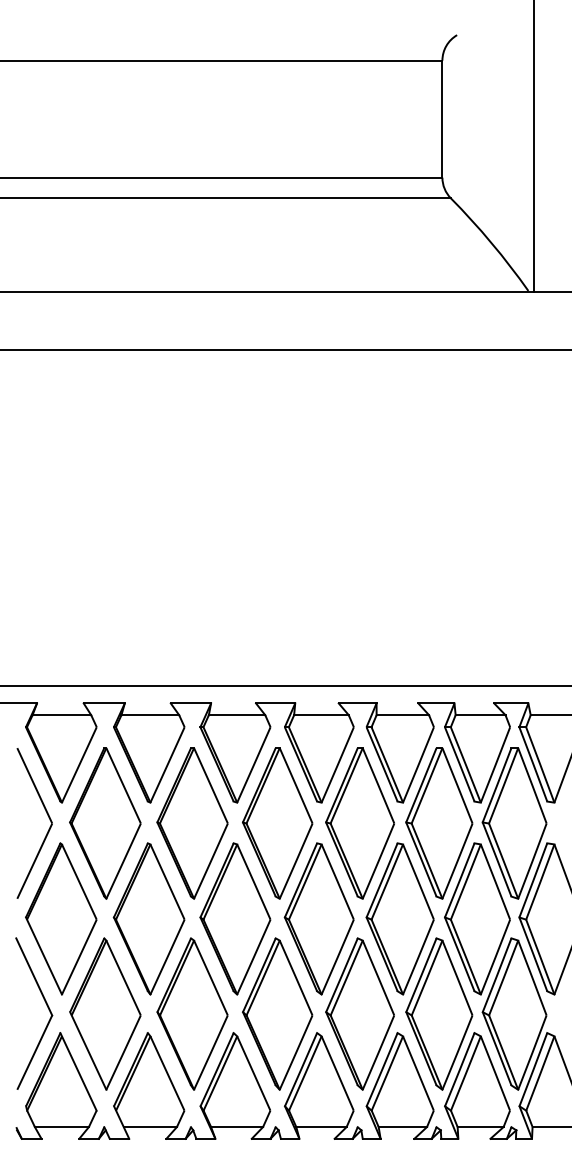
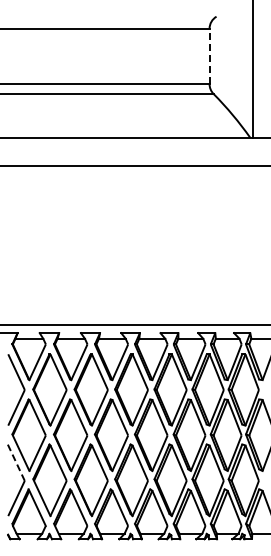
line: (442, 119) -> (209, 56), solid -> dashed
line: (34, 976) -> (16, 462), solid -> dashed

